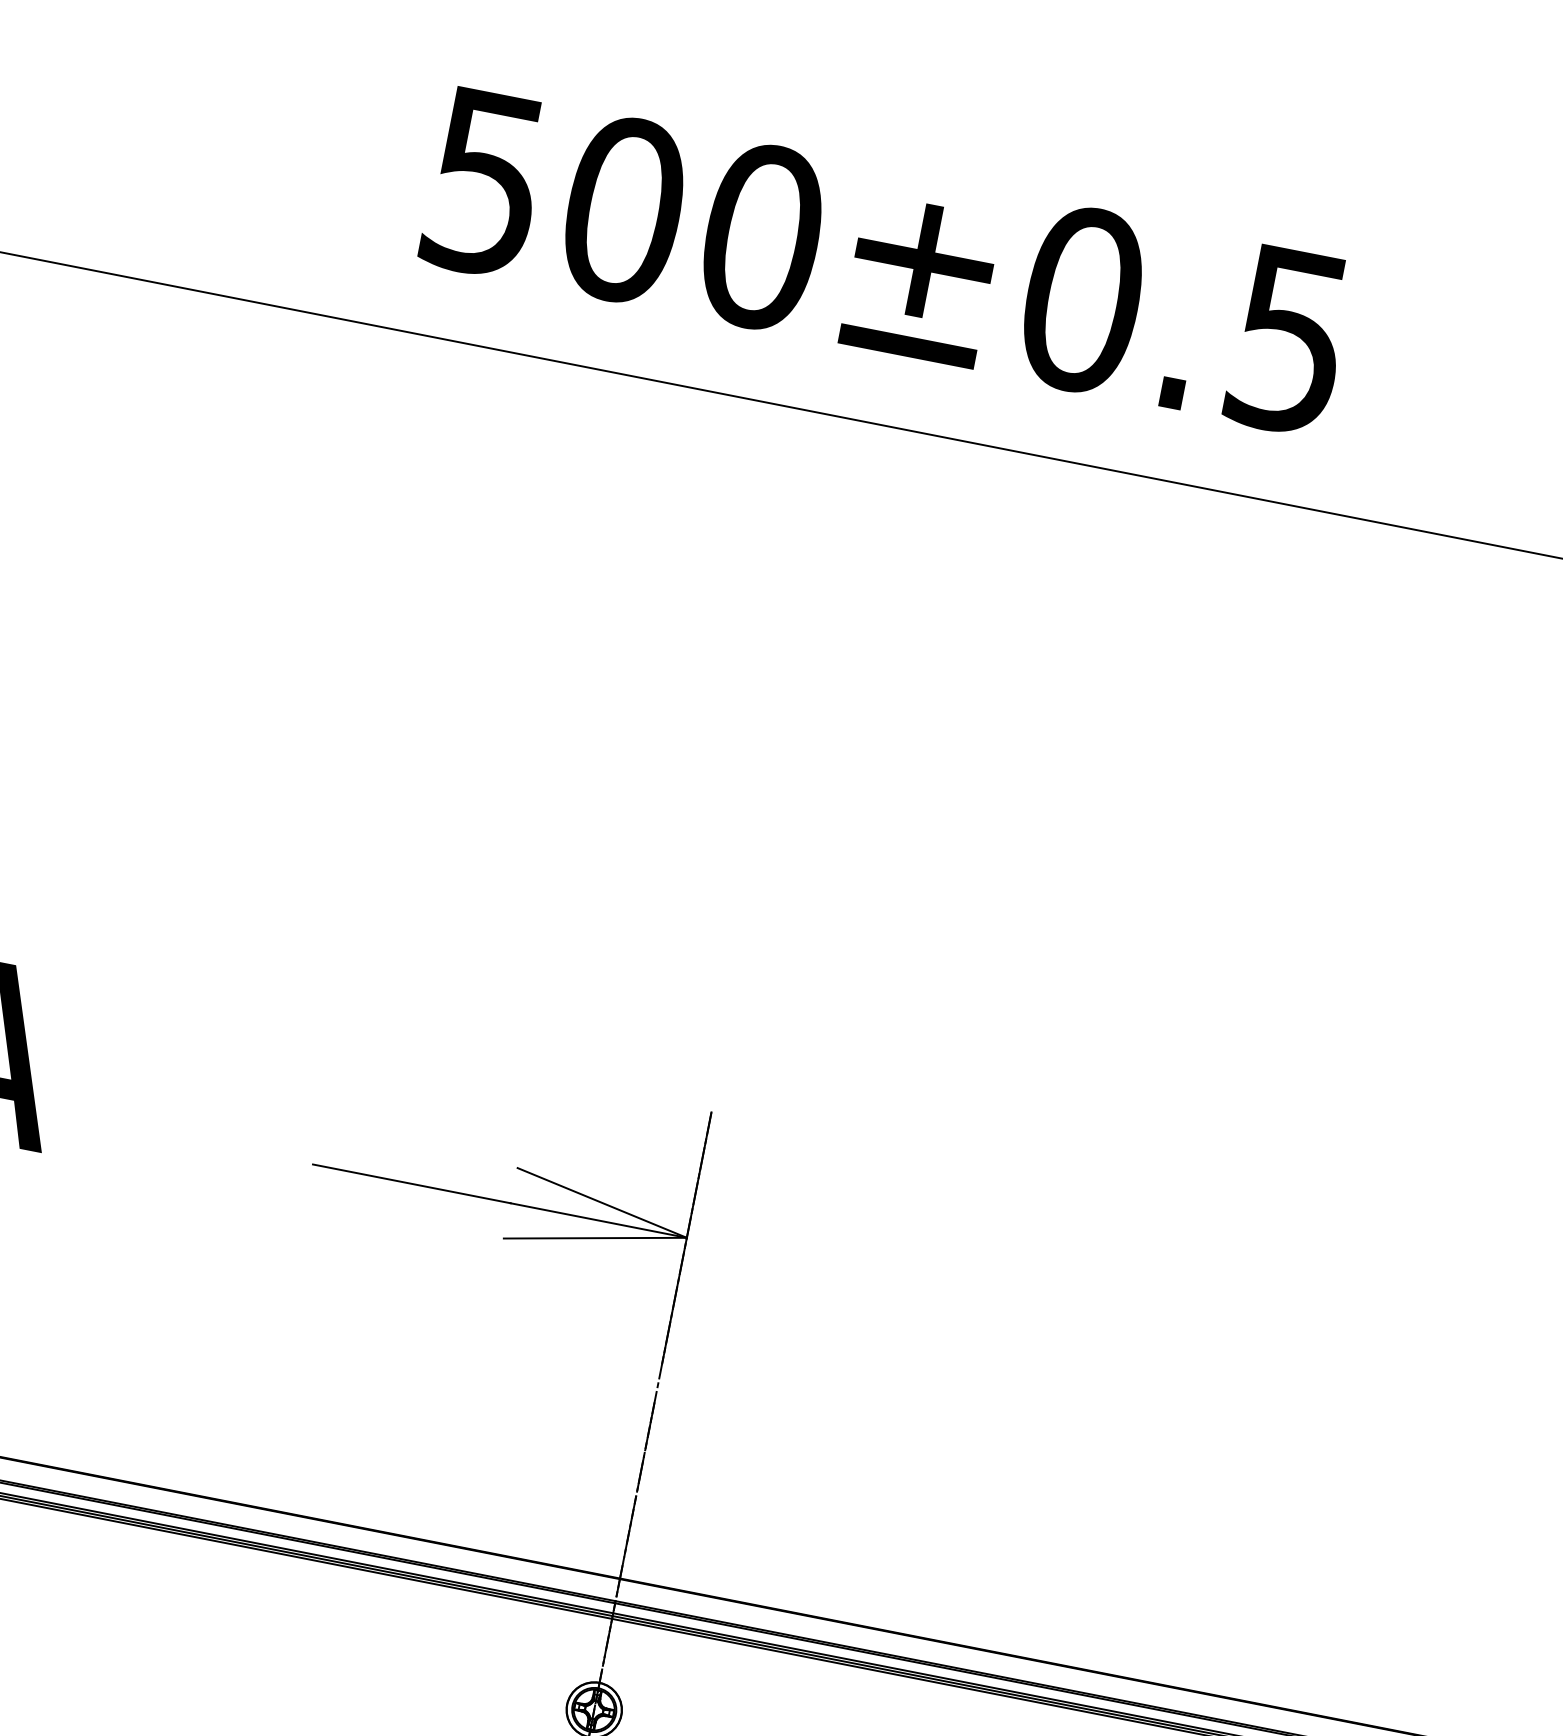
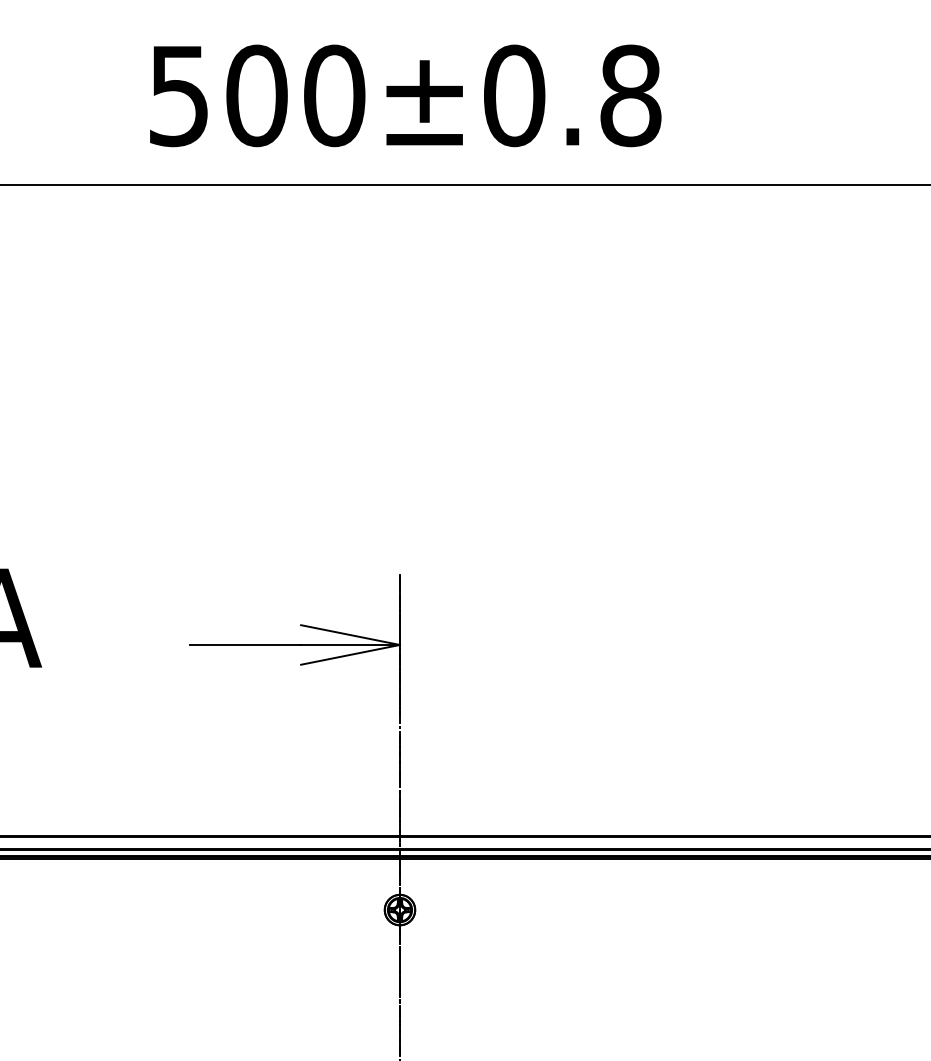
text: (1289, 339) -> (630, 95), 500±0.5 -> 500±0.8

